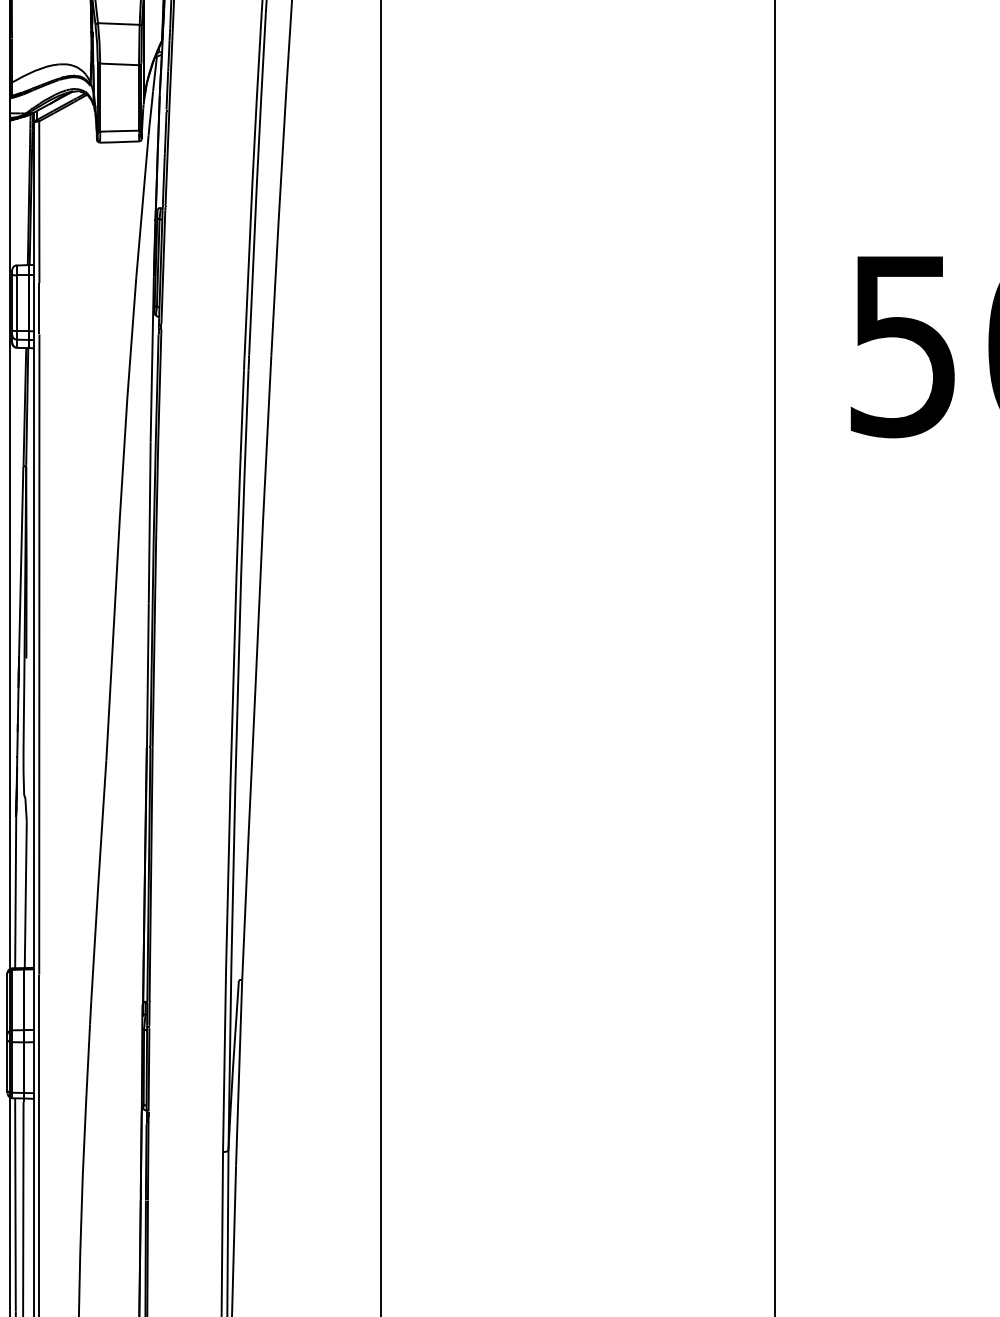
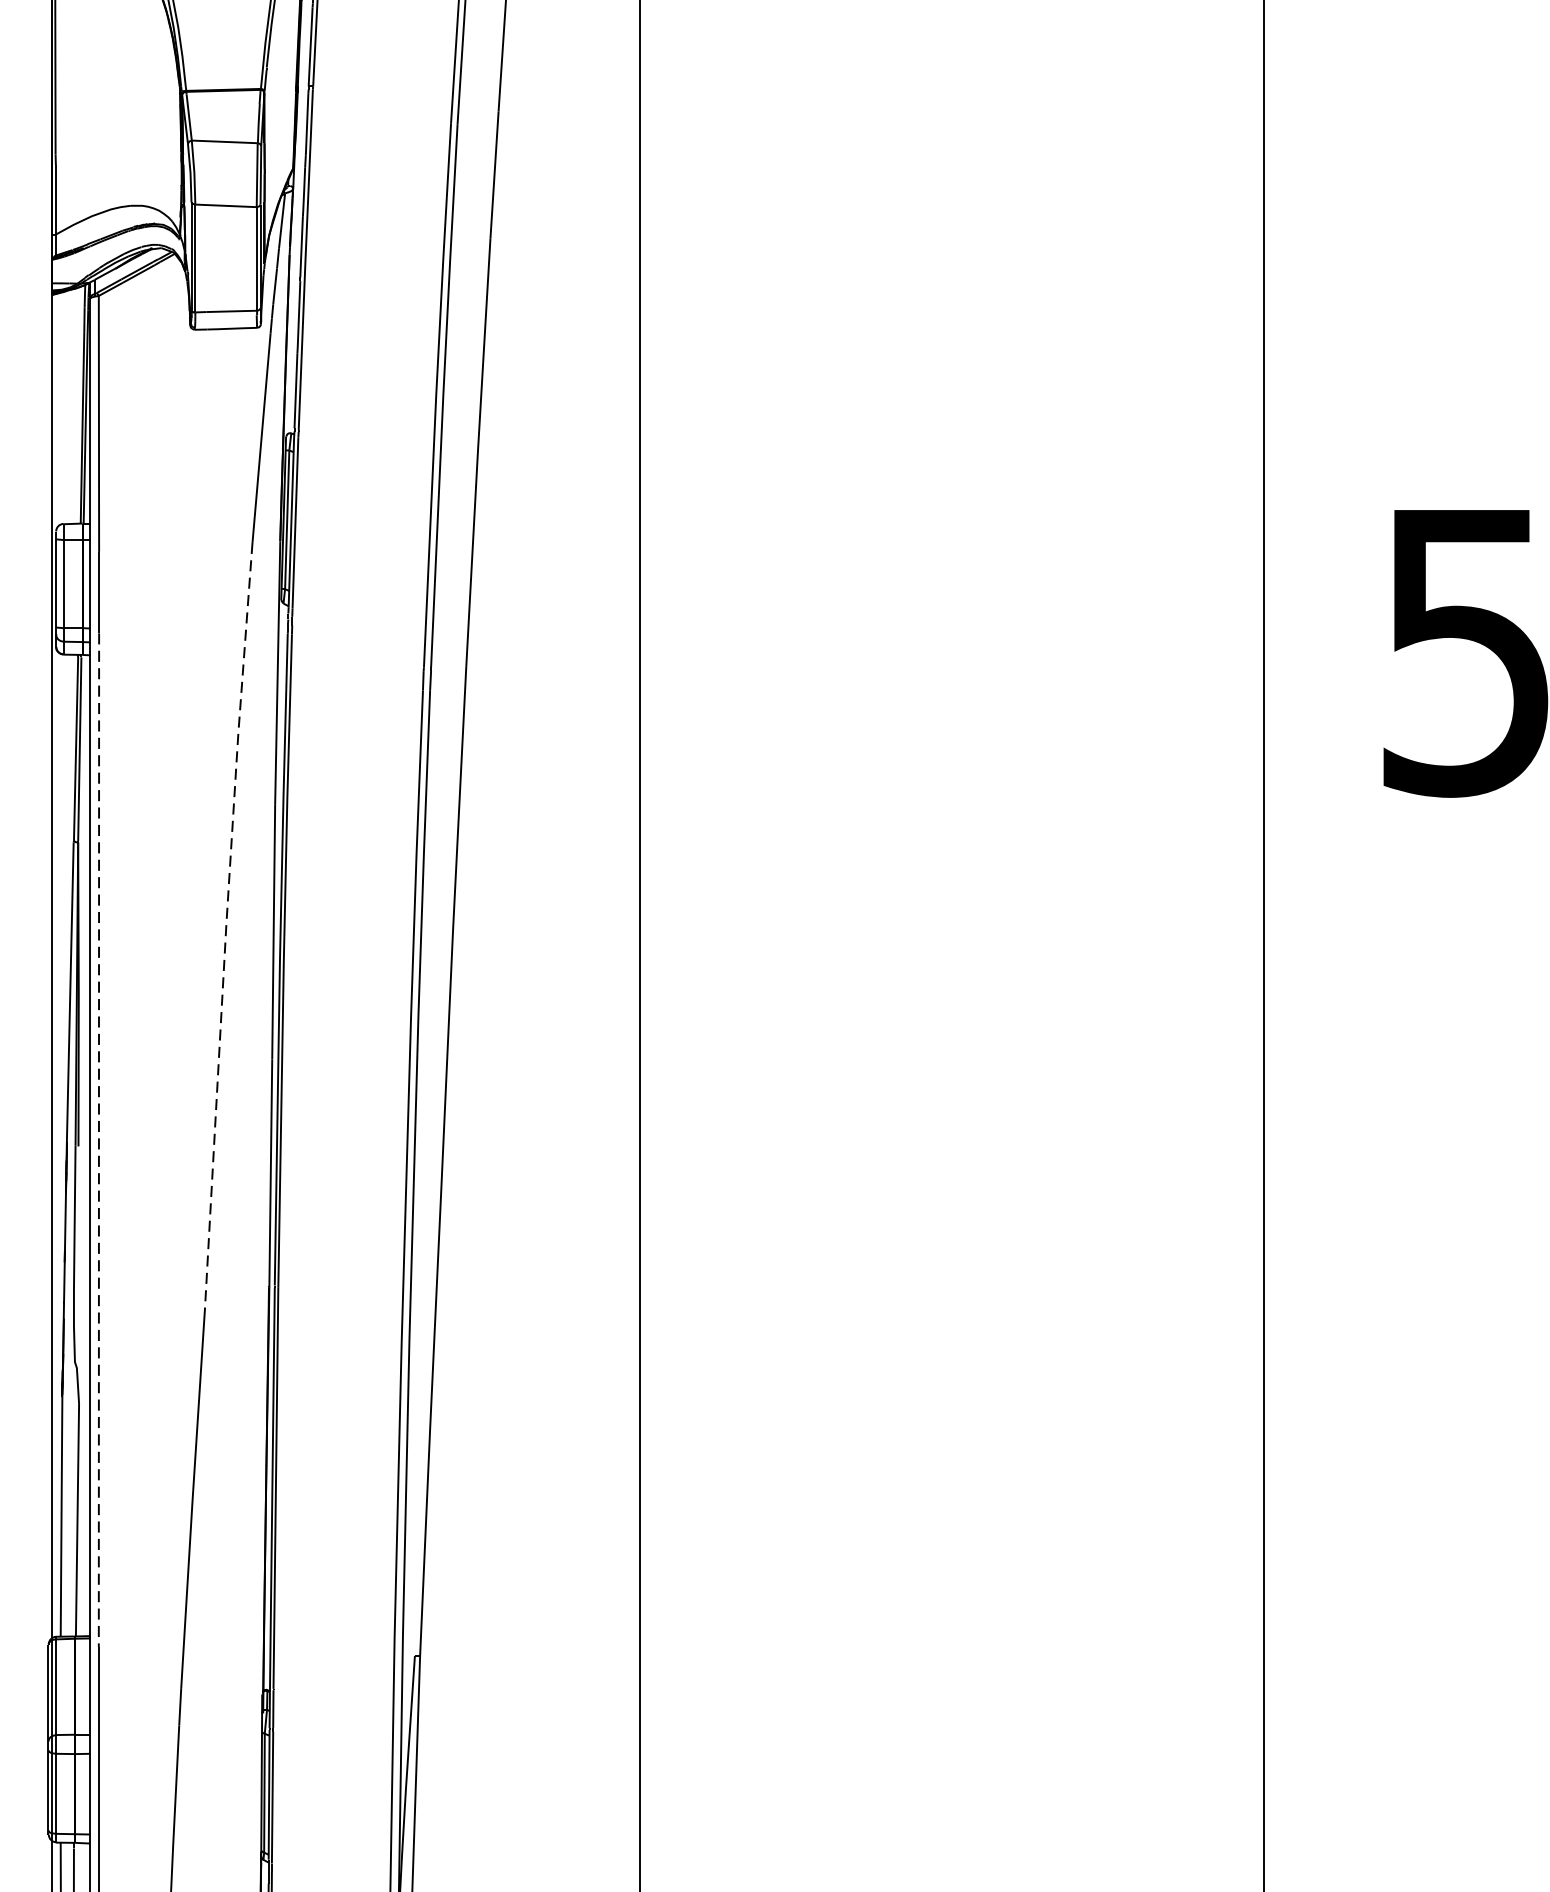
line: (119, 518) -> (225, 924), solid -> dashed
line: (39, 655) -> (99, 1141), solid -> dashed

